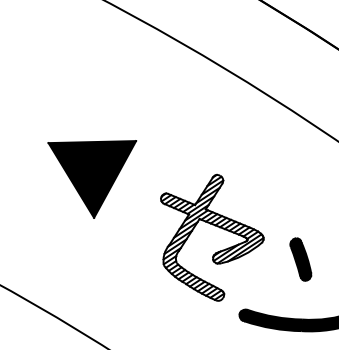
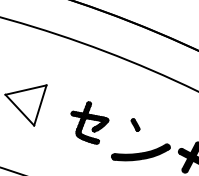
fill: (84, 173) -> (25, 105), removed
part: (208, 234) -> (89, 122), size x0.7
part: (301, 258) -> (135, 124), size x0.6

